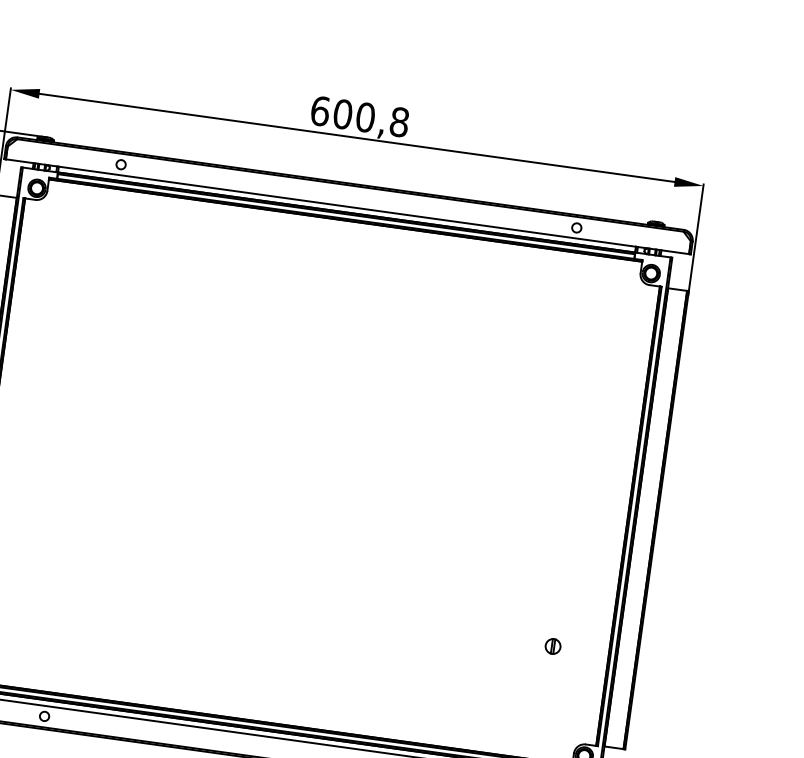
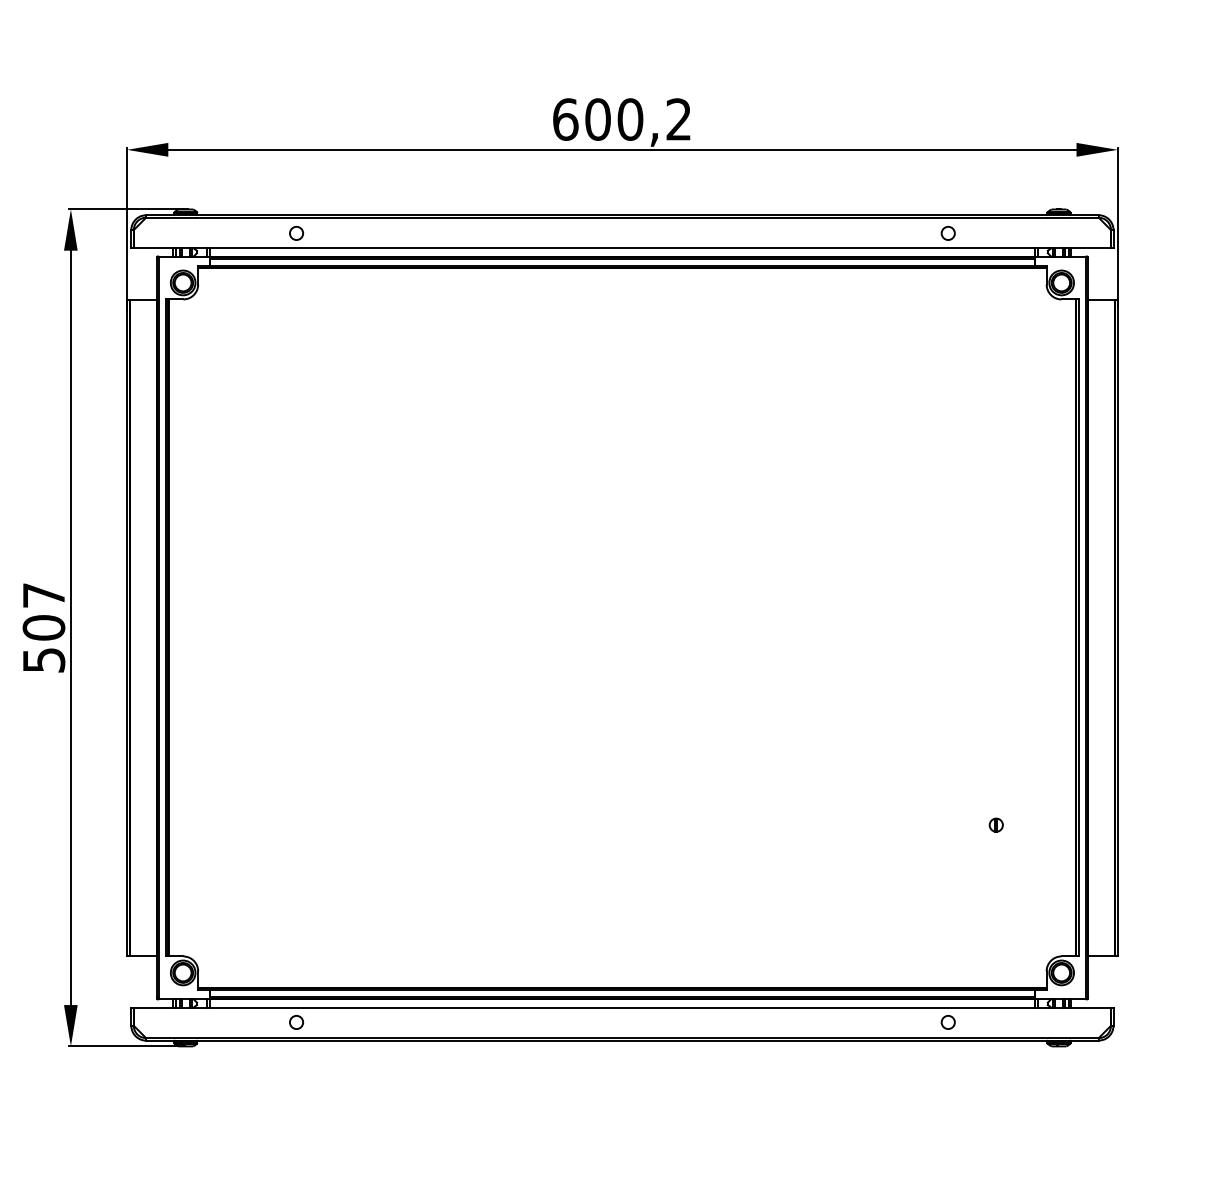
text: (399, 122) -> (678, 119), 600,8 -> 600,2
part: (552, 645) -> (995, 824), size x0.62

